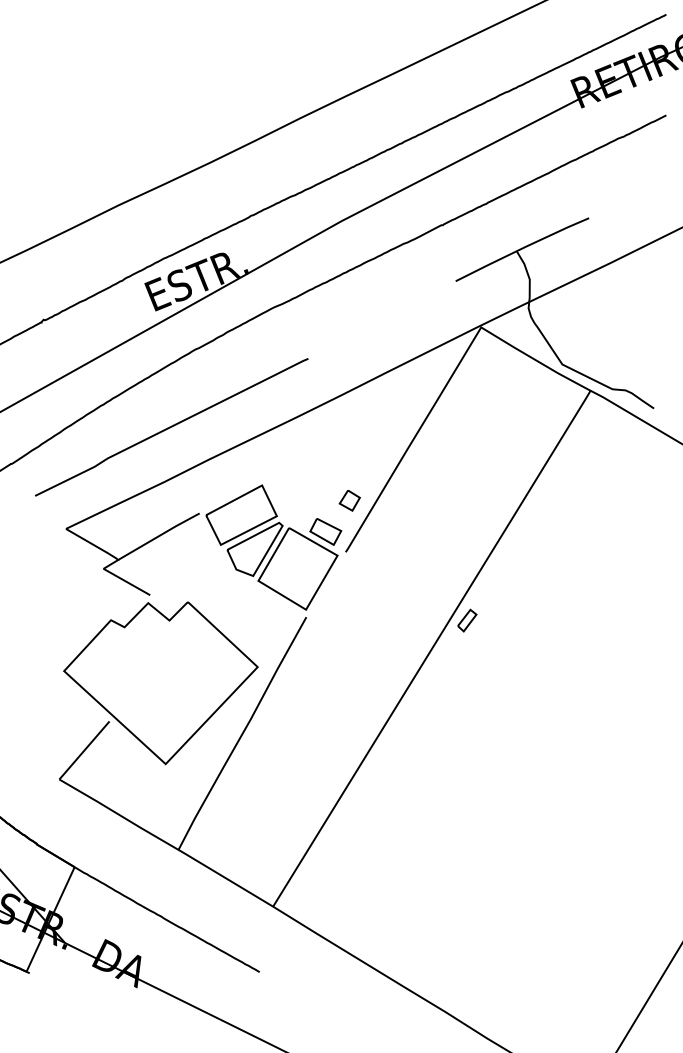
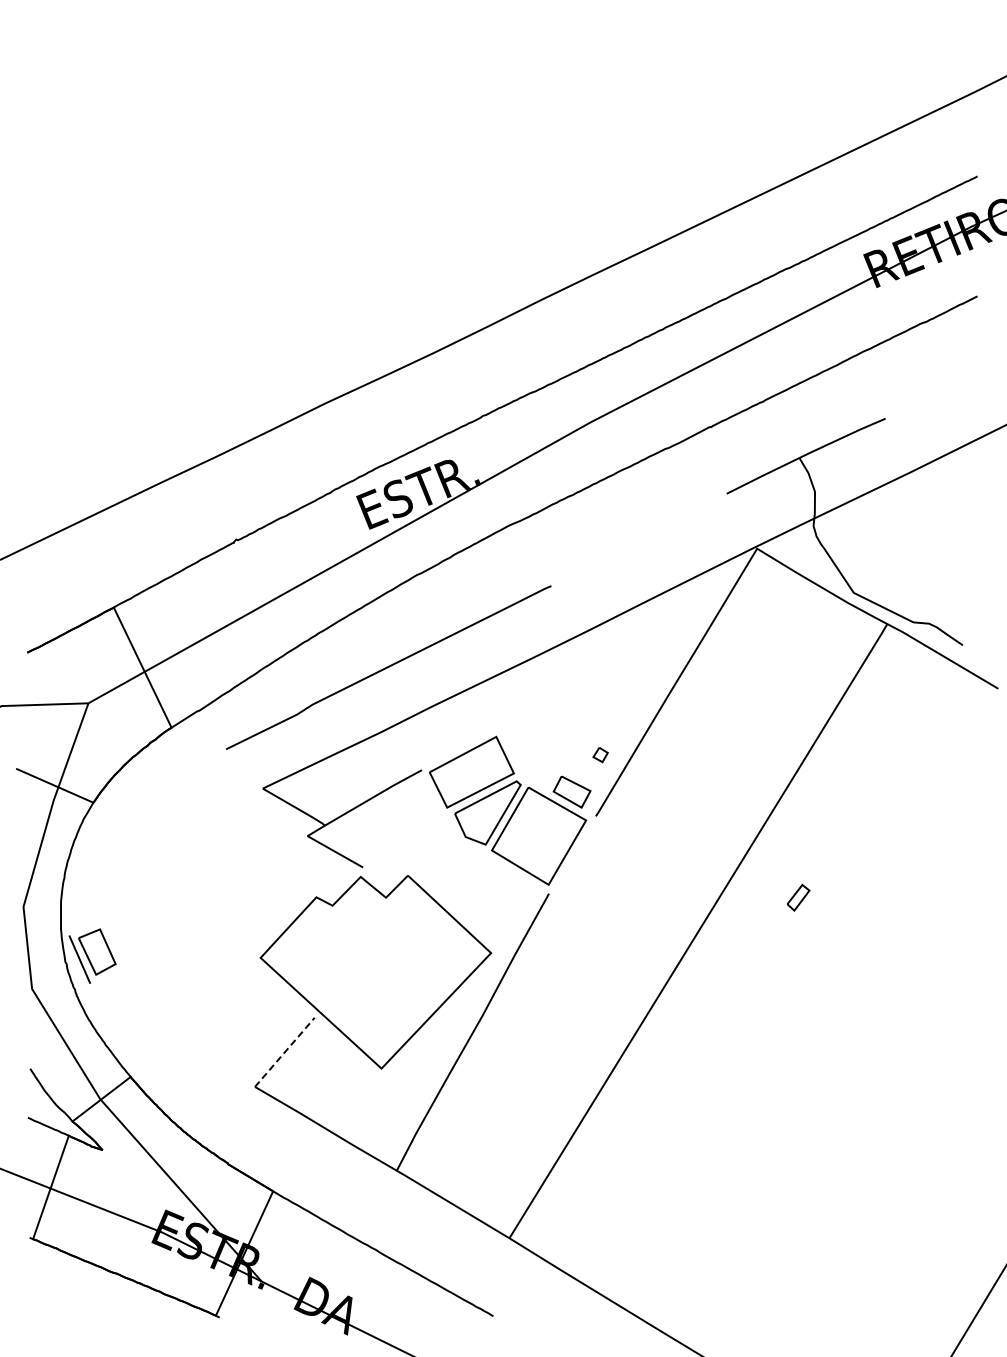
part: (349, 500) -> (600, 754), size x0.6
part: (467, 620) -> (798, 897), moved
line: (84, 750) -> (284, 1052), solid -> dashed

